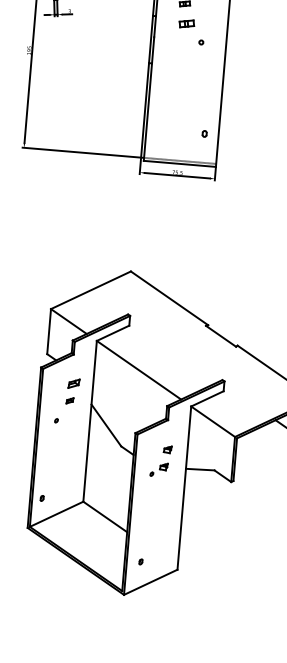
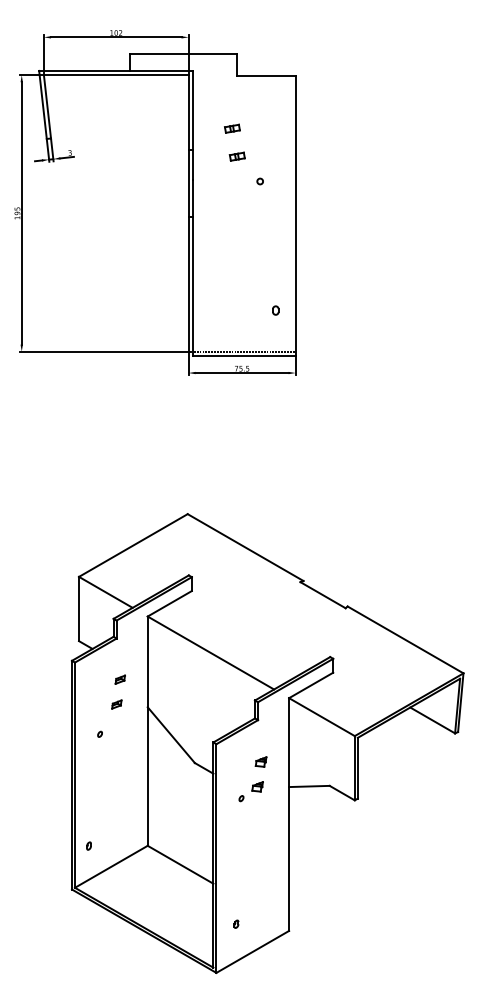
part: (186, 23) -> (236, 156), size x0.71
part: (73, 383) -> (119, 679), size x0.62

